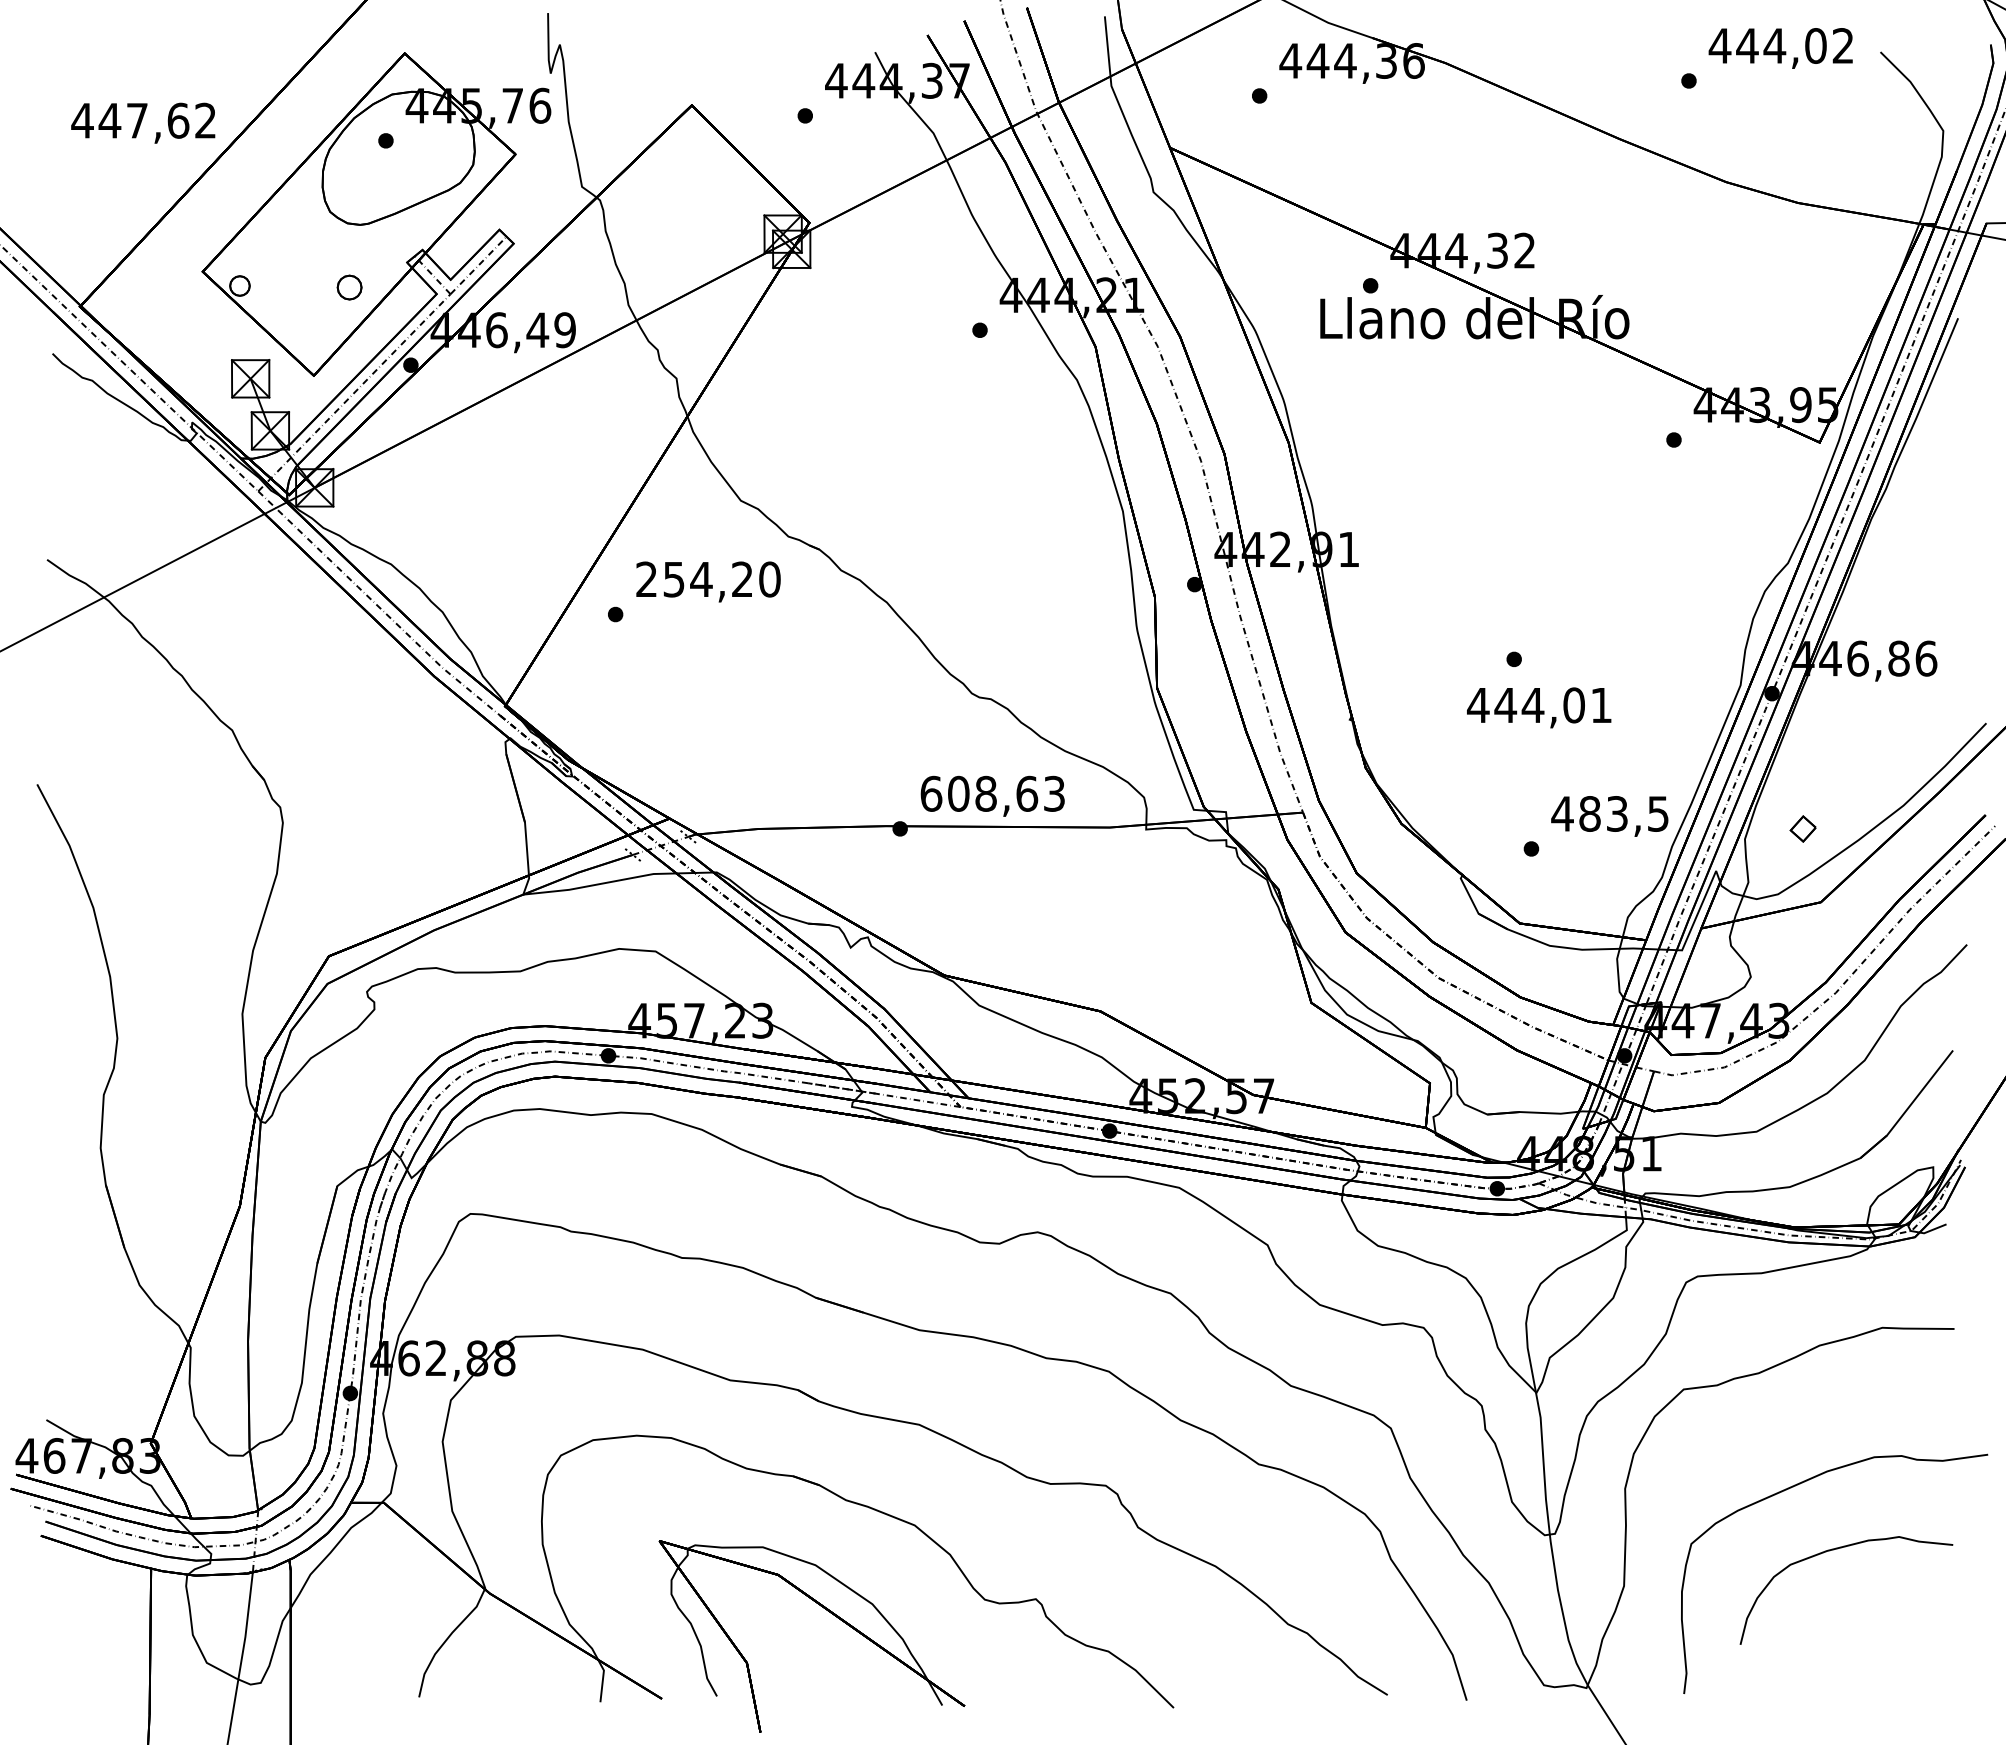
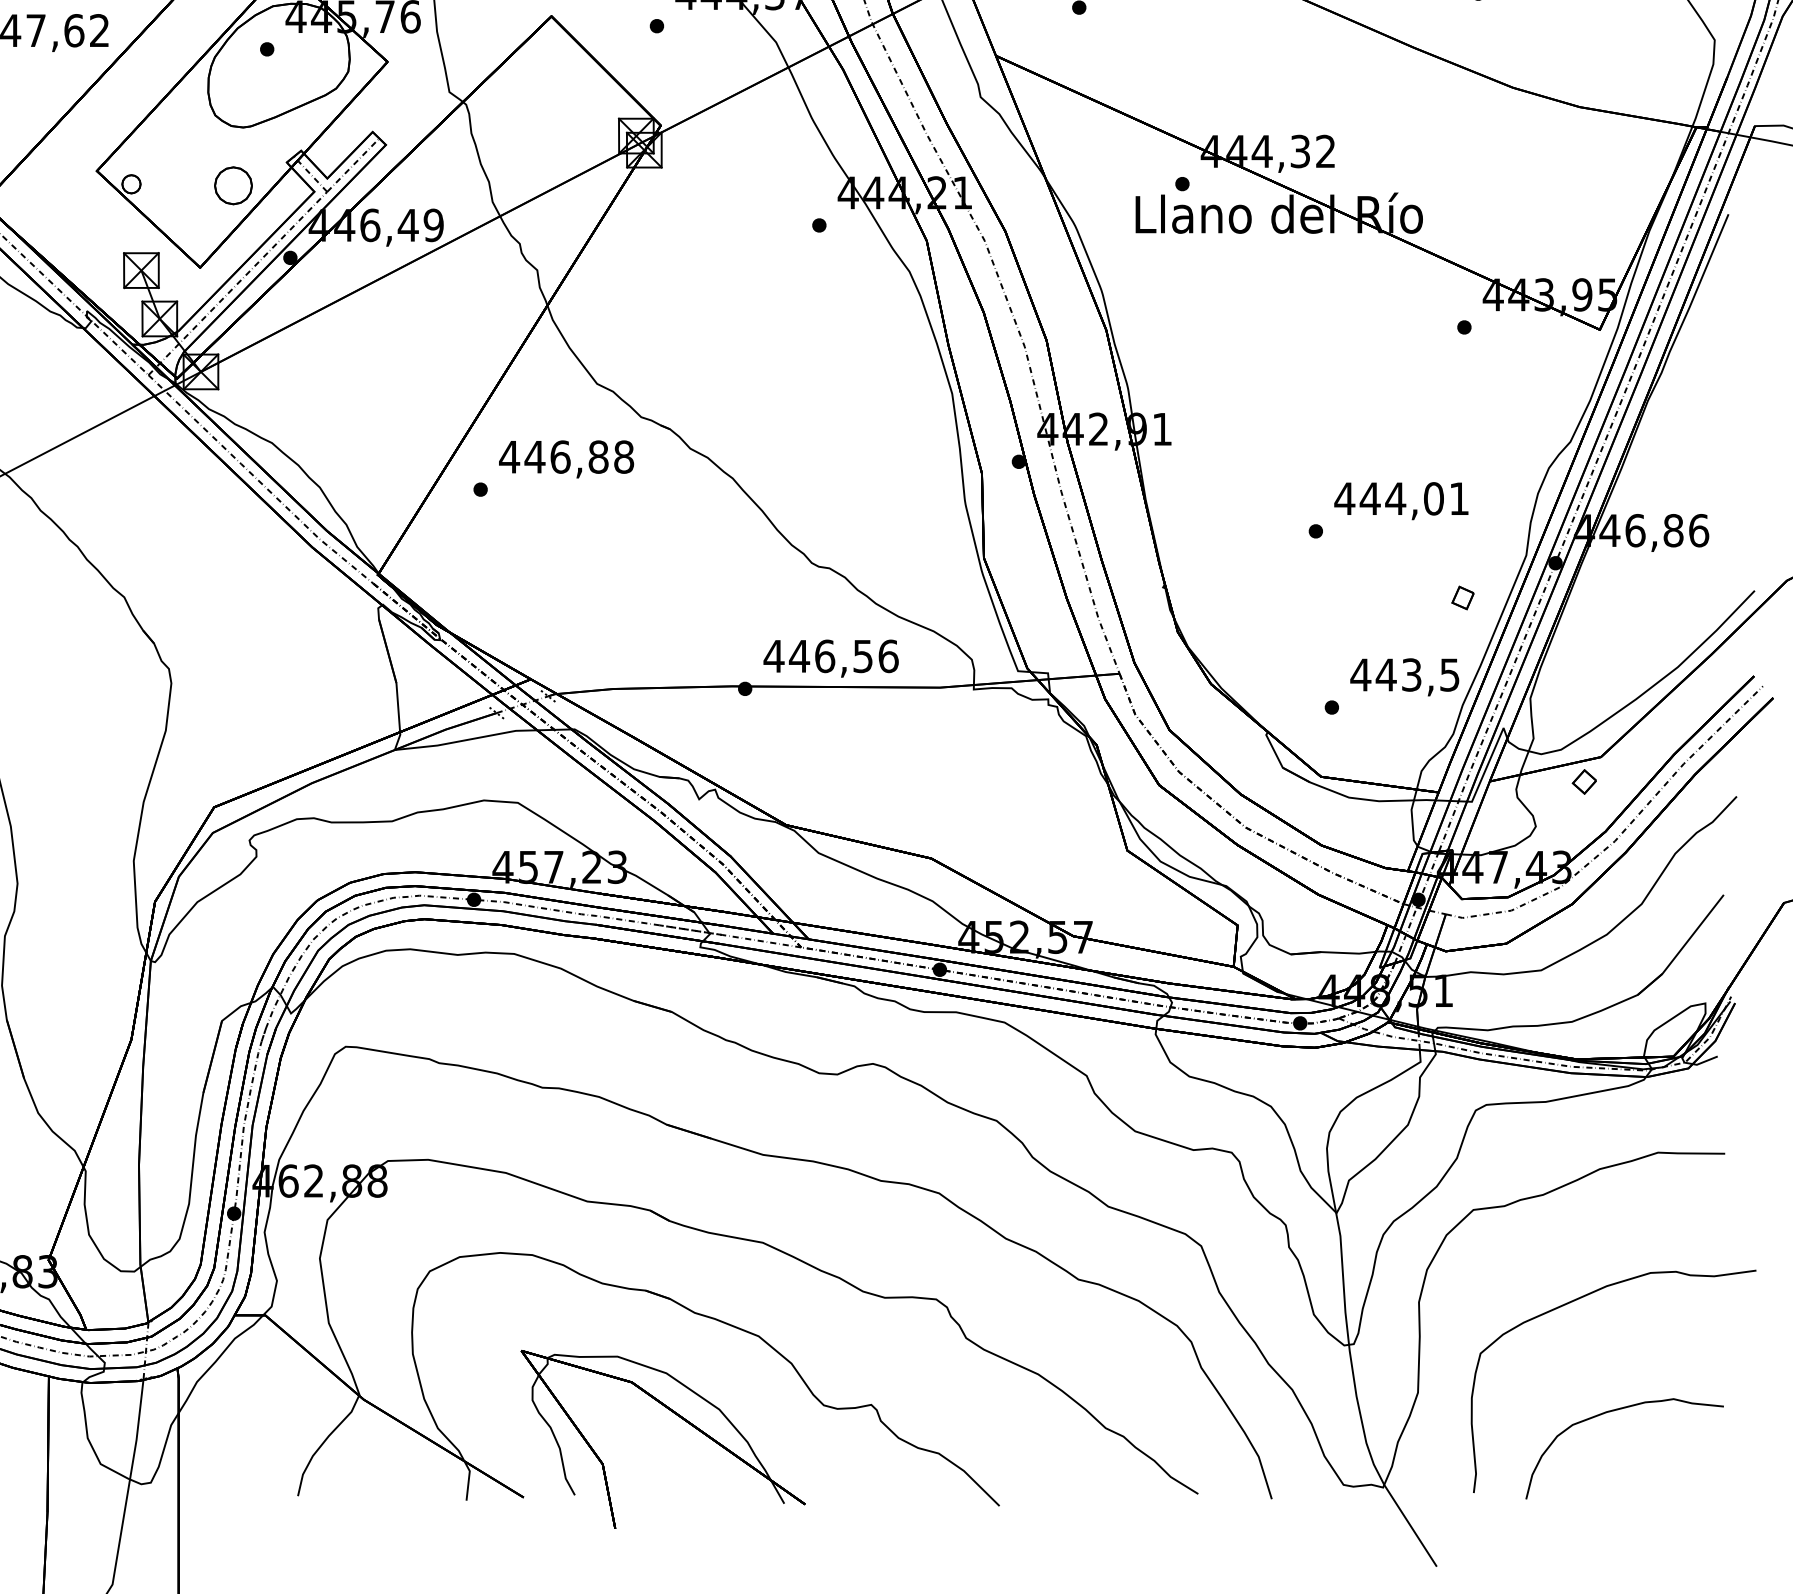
part: (349, 287) -> (233, 185), size x1.67
text: (707, 579) -> (566, 457), 254,20 -> 446,88
text: (1539, 707) -> (1401, 500), moved
part: (1672, 731) -> (1463, 598), added
text: (992, 793) -> (830, 656), 608,63 -> 446,56
text: (1589, 813) -> (1385, 674), 483,5 -> 443,5
part: (1802, 828) -> (1583, 781), moved
curve: (1837, 1549) -> (1616, 1410), moved

